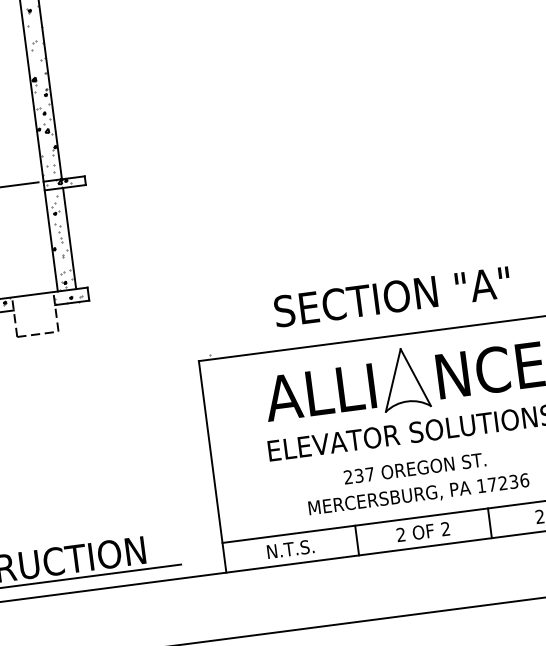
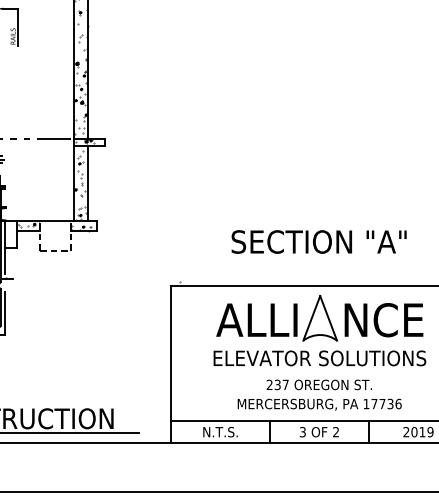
text: (391, 296) -> (318, 241), moved
text: (502, 482) -> (382, 403), 17236 -> 17736
text: (400, 535) -> (302, 432), 2 -> 3

